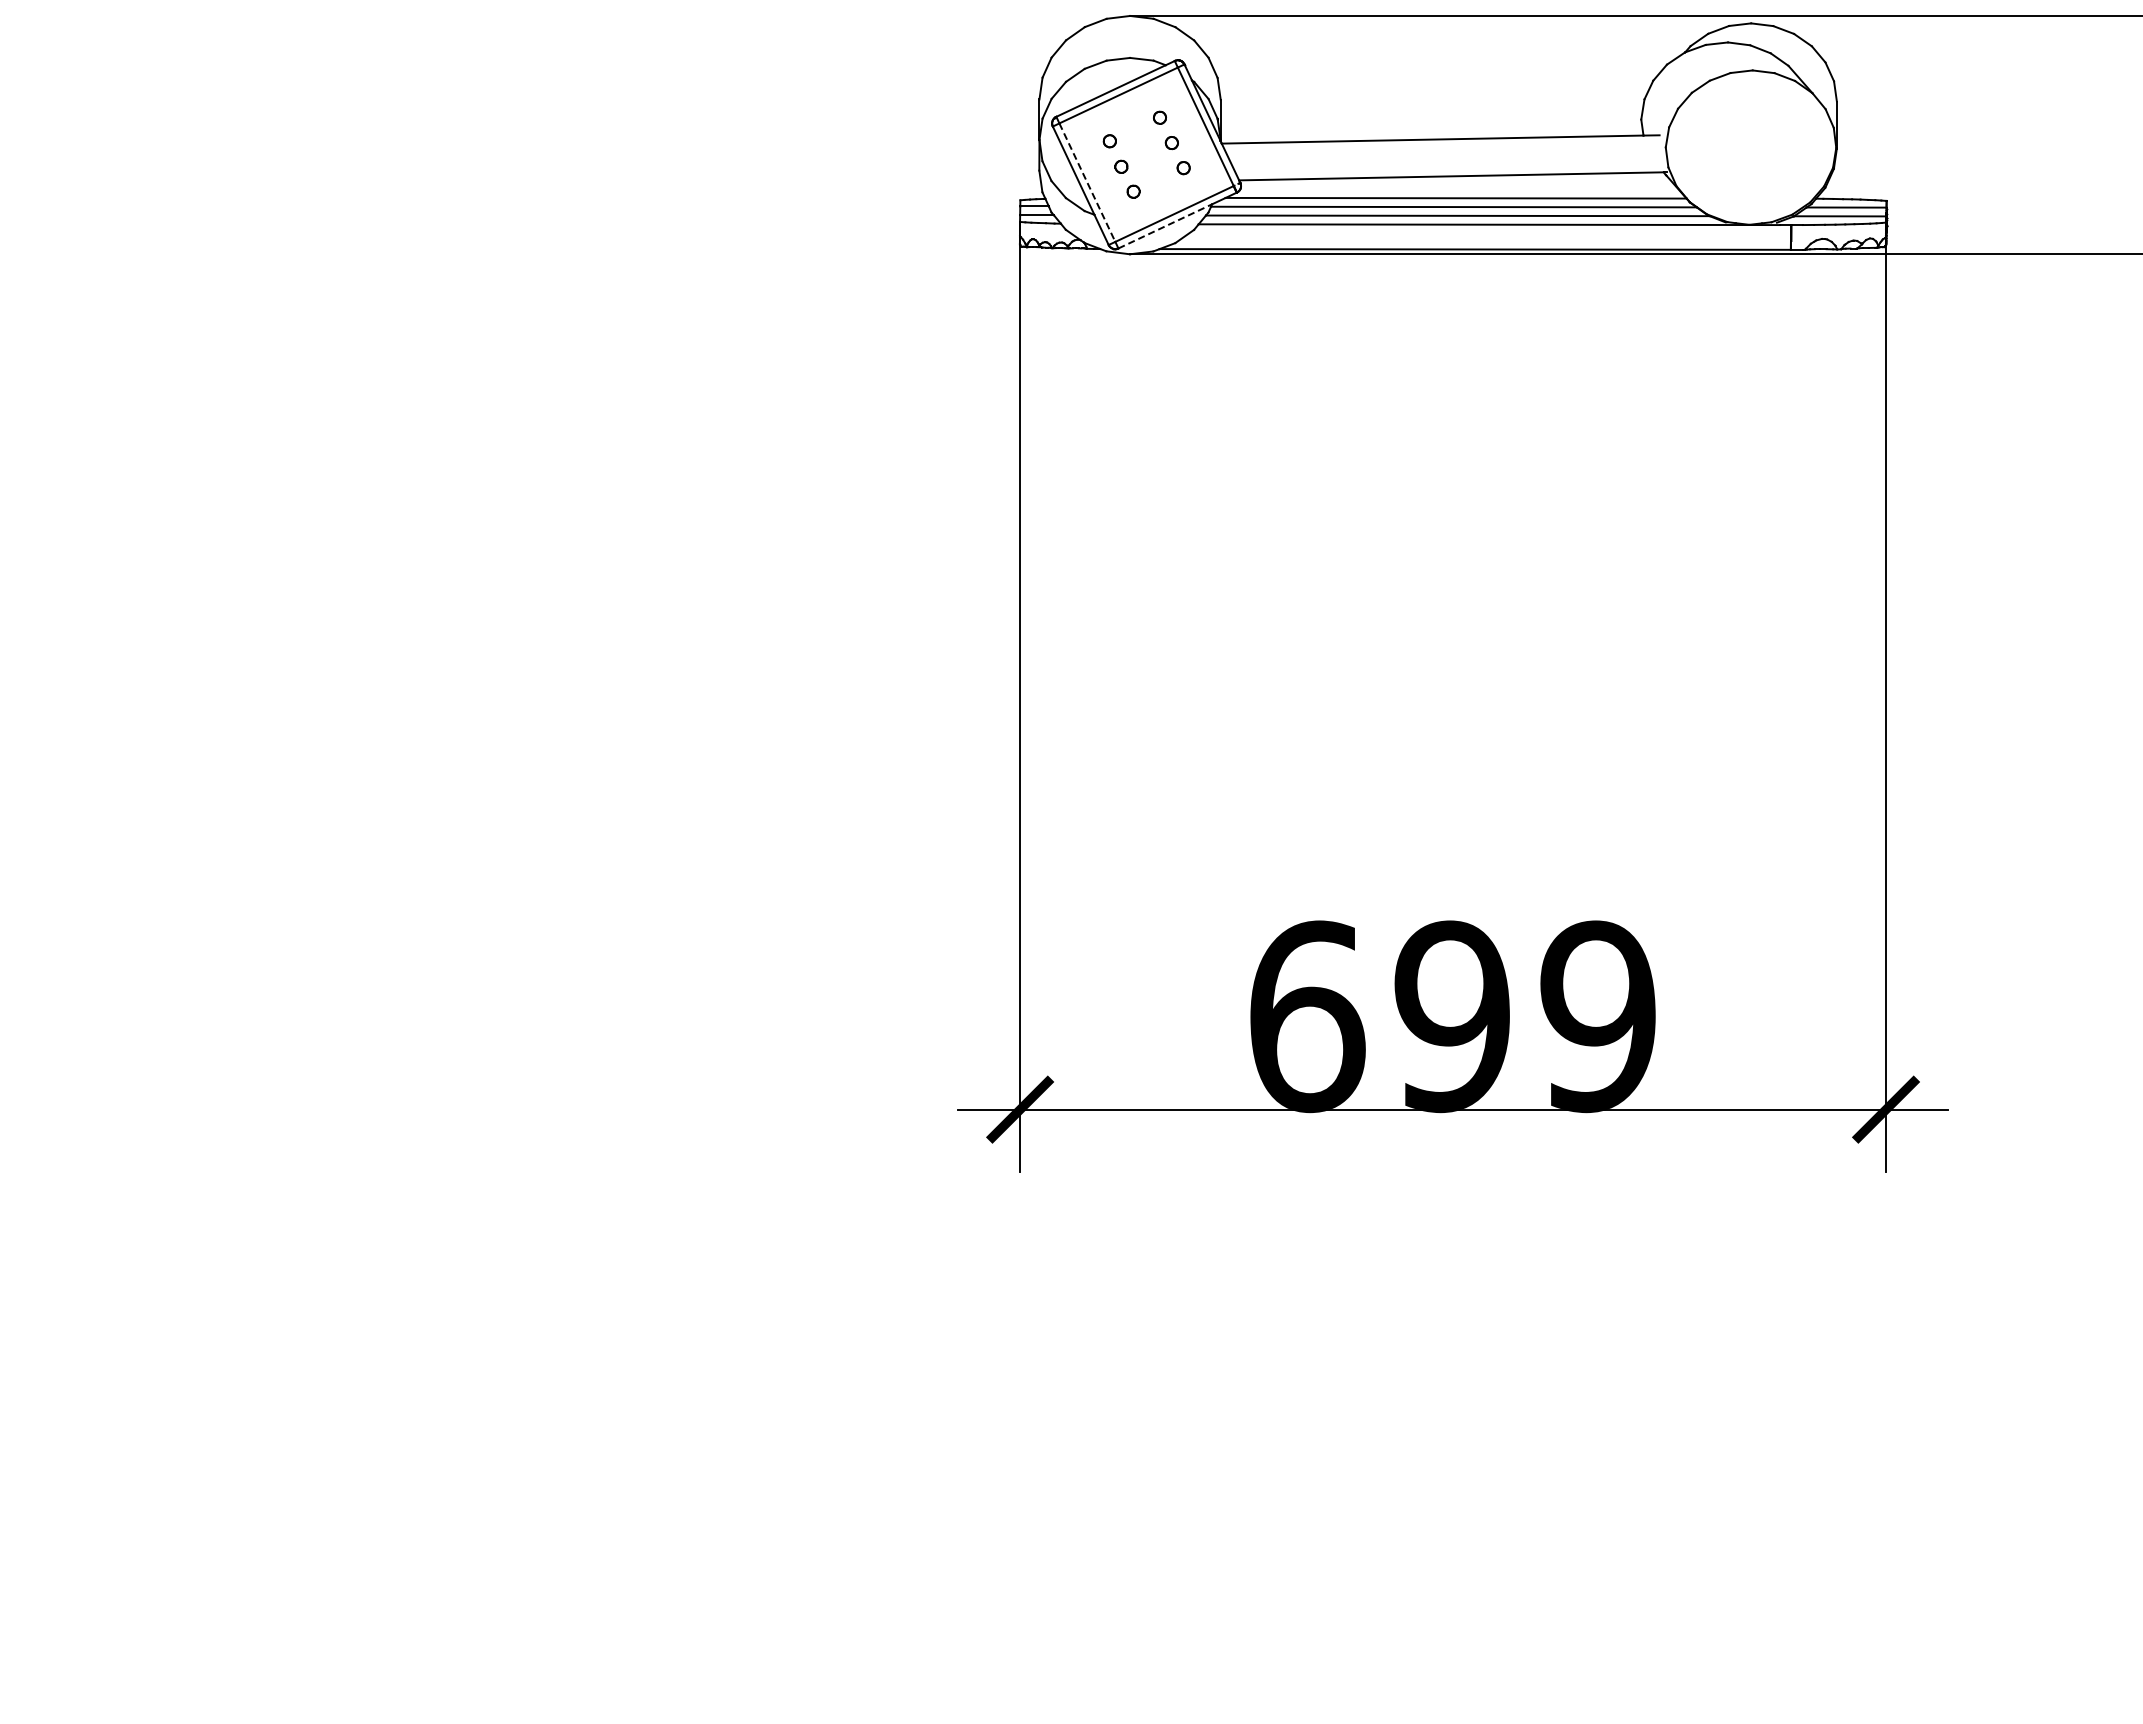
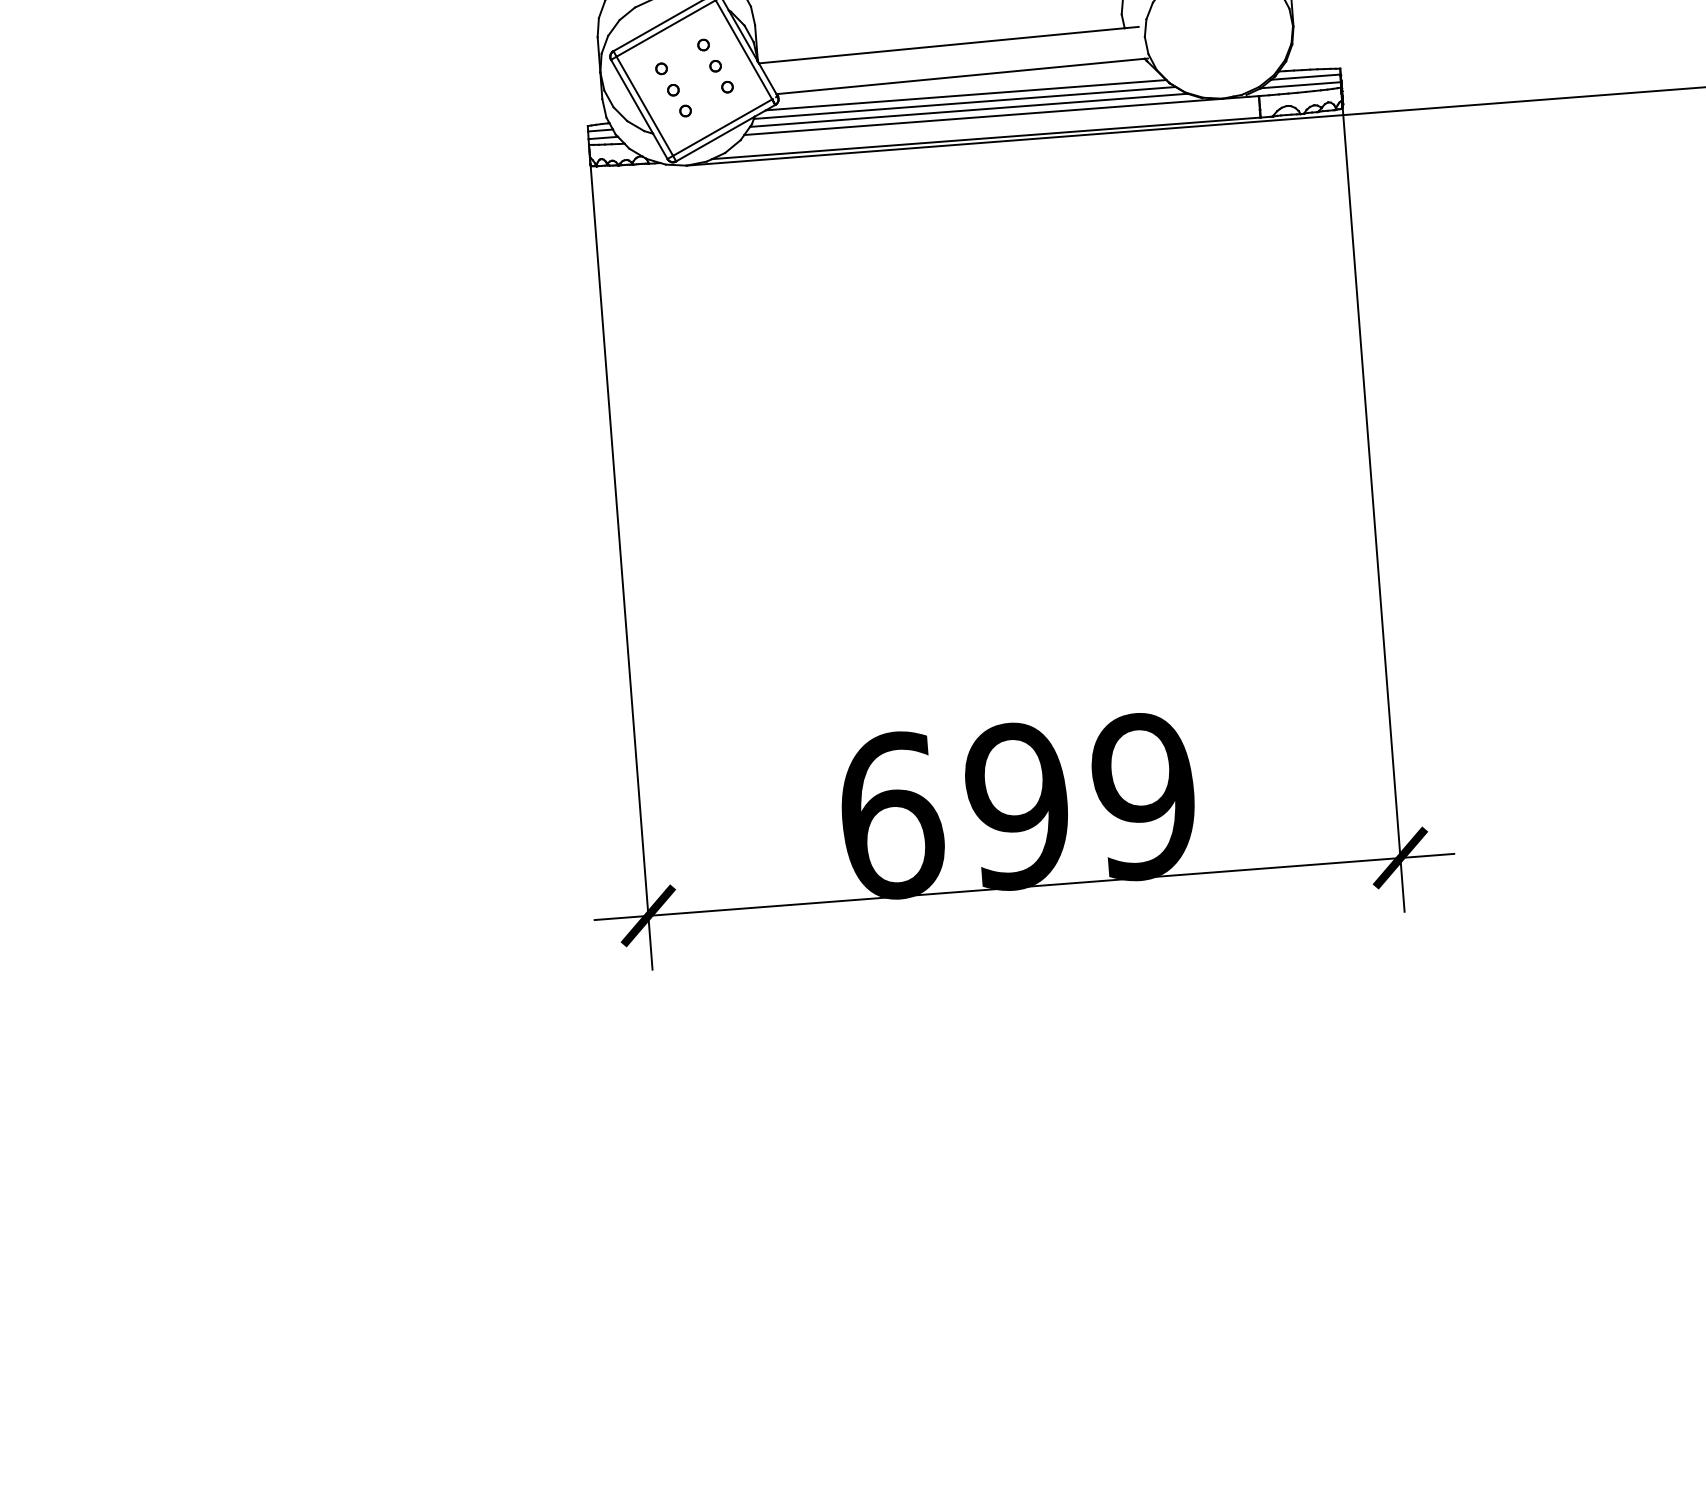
line: (1087, 182) -> (644, 106), dashed -> solid
line: (1165, 226) -> (715, 139), dashed -> solid

